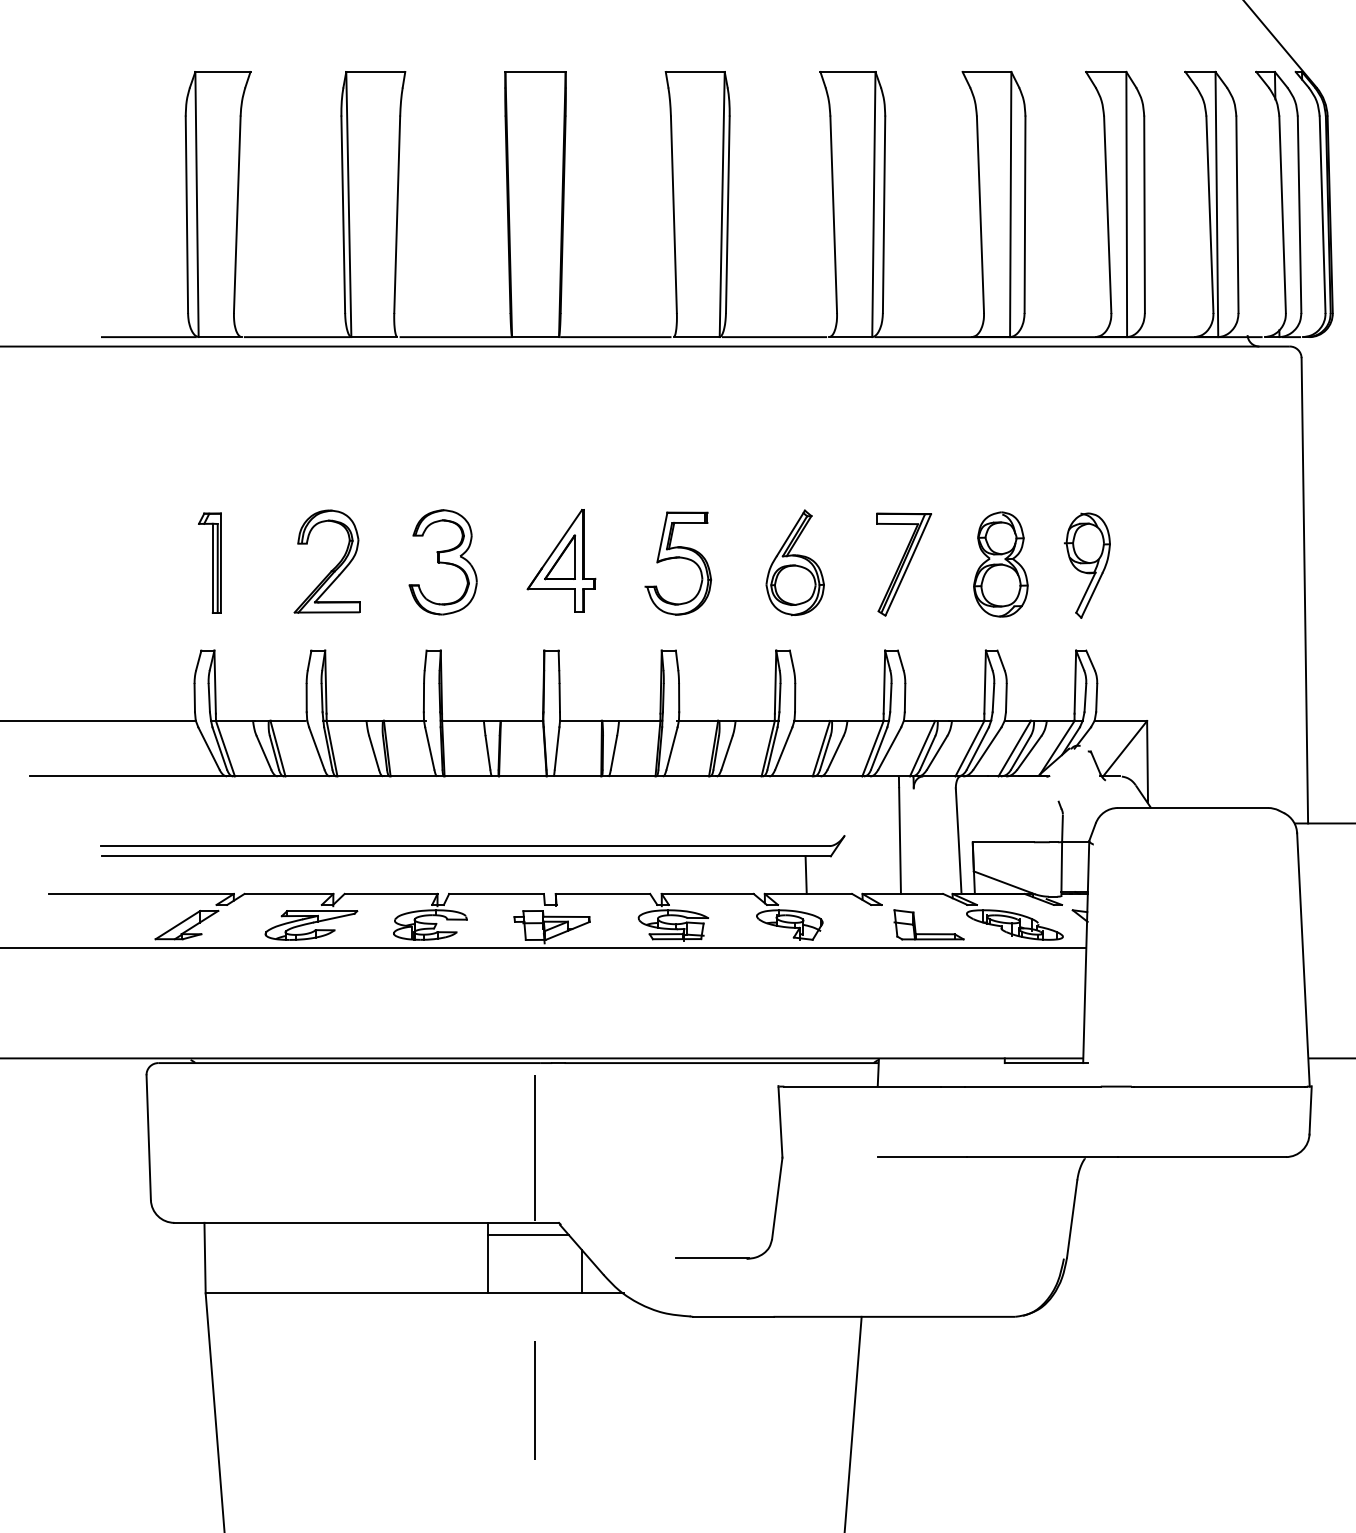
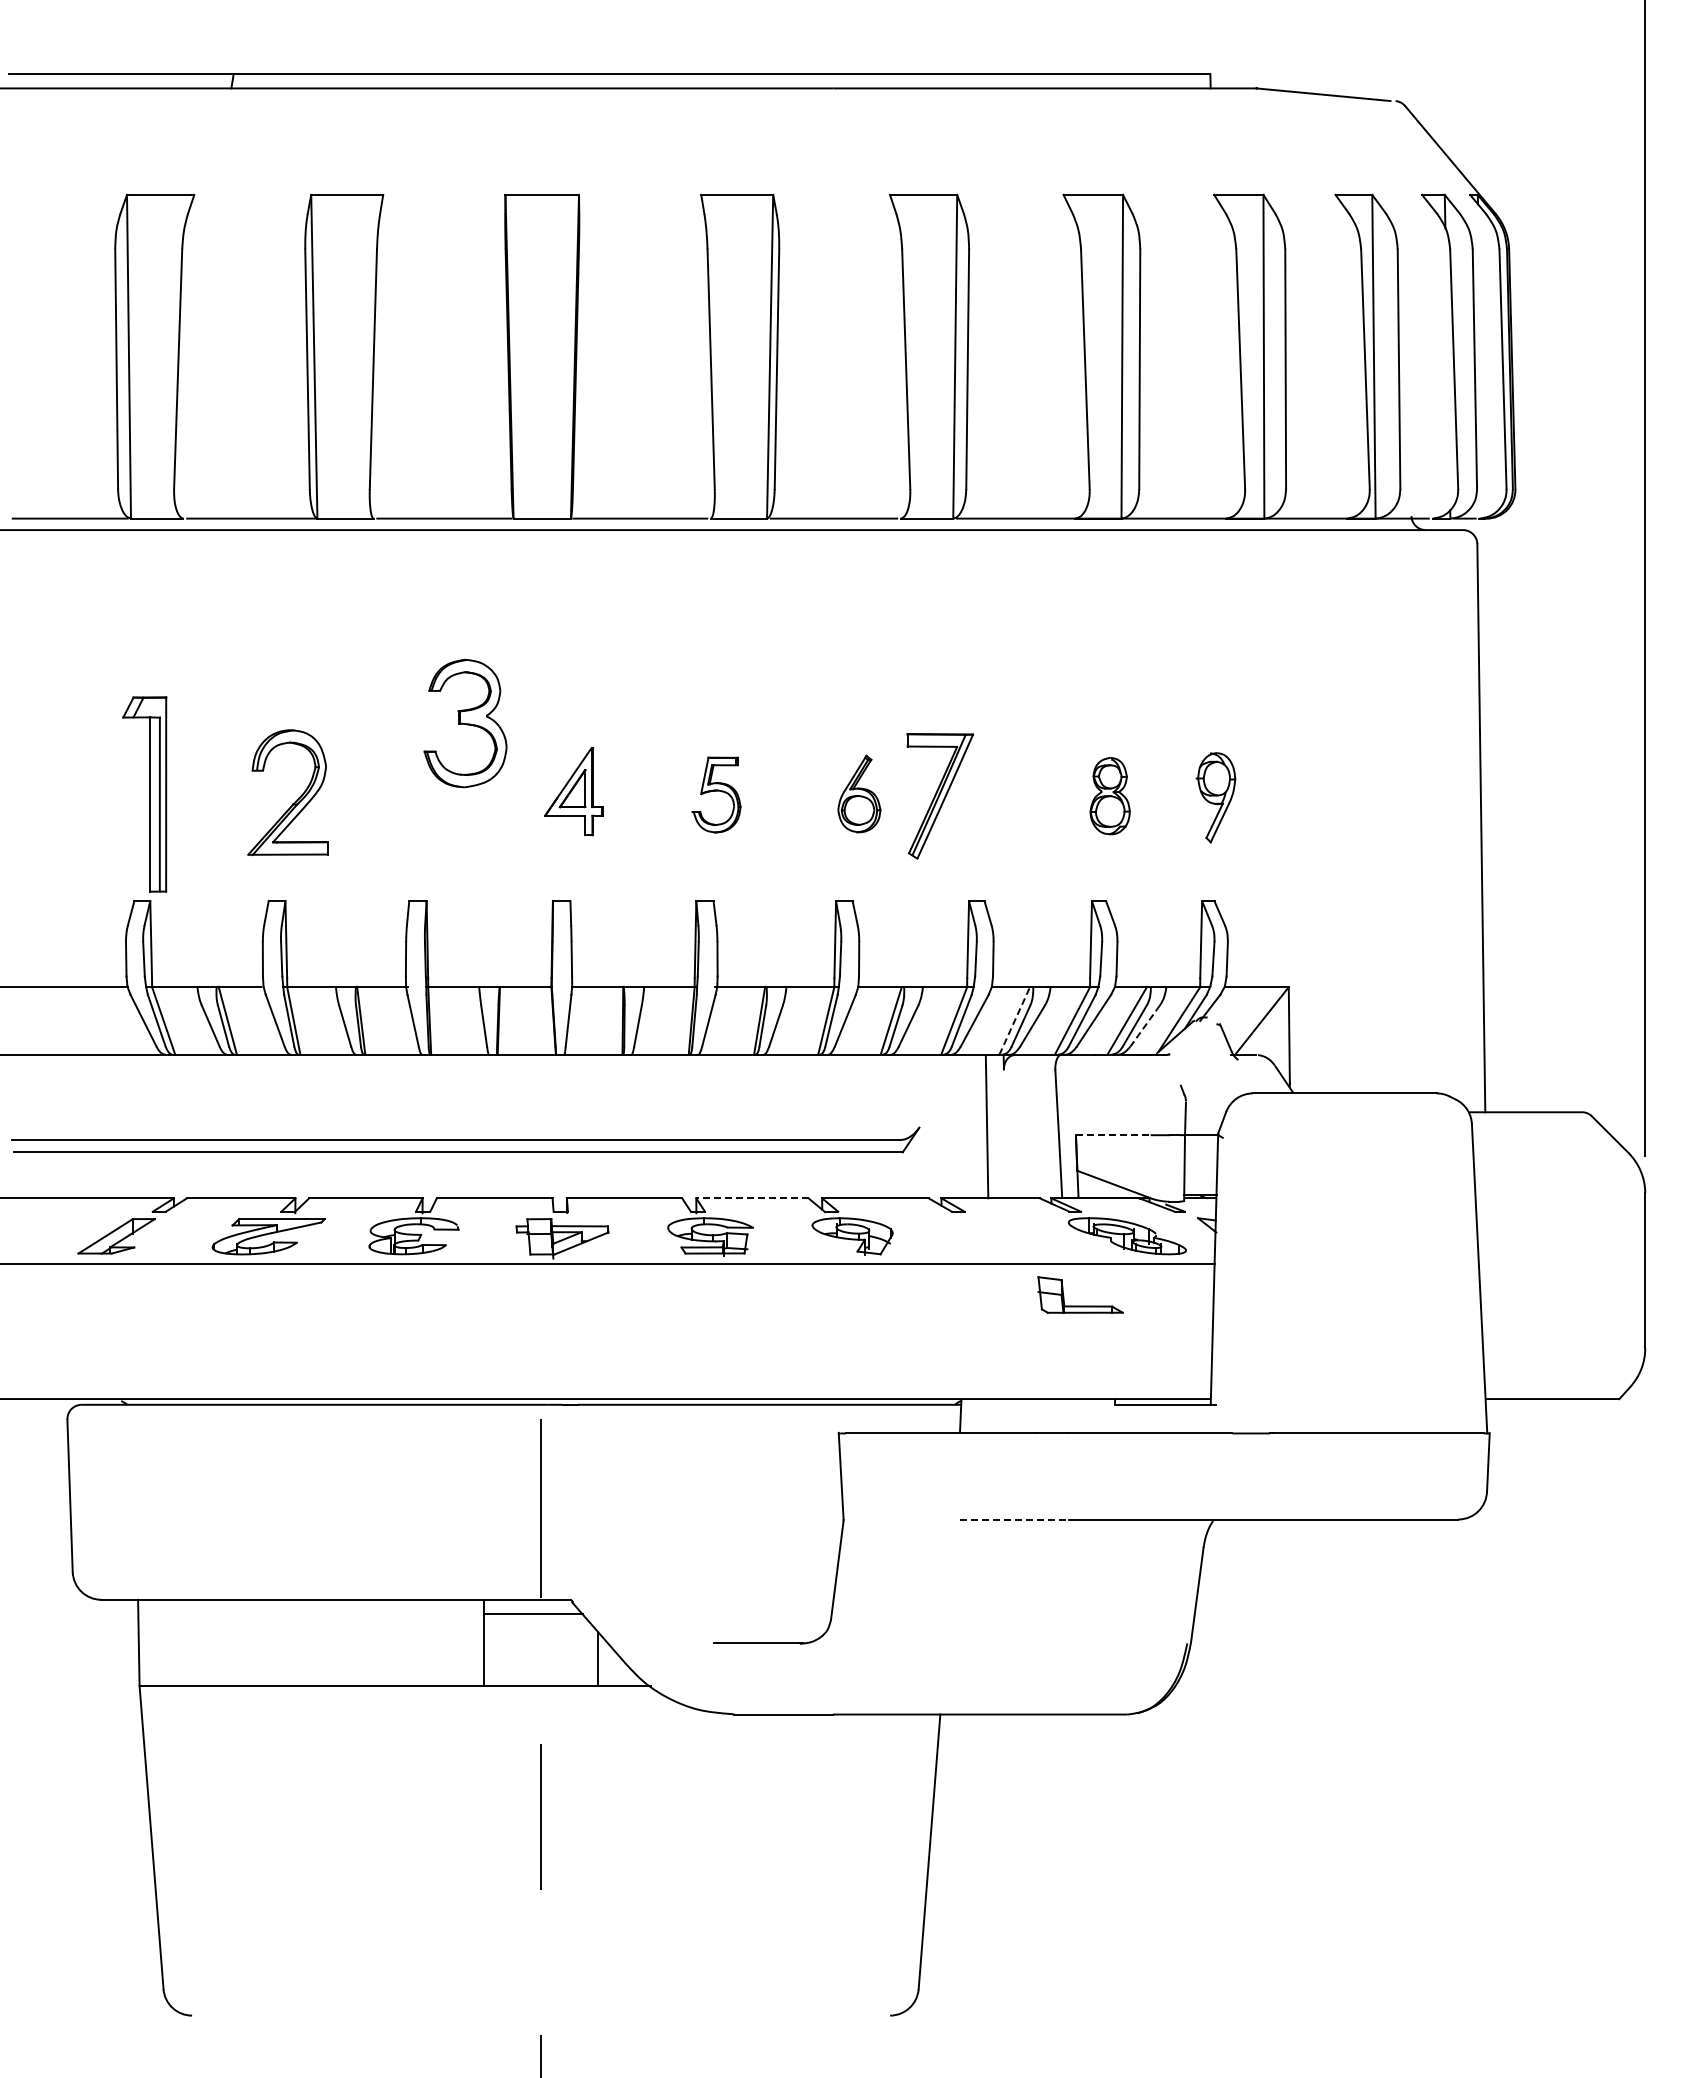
part: (561, 560) -> (573, 791), size x0.7
part: (443, 562) -> (465, 723), moved
part: (795, 562) -> (859, 793), size x0.6
part: (209, 563) -> (144, 794), size x1.6
part: (678, 563) -> (716, 794), size x0.6
part: (1000, 563) -> (1109, 795), size x0.6
part: (903, 564) -> (939, 796), moved
part: (1087, 565) -> (1215, 797), size x0.7
line: (922, 748) -> (1014, 1020), solid -> dashed
line: (1028, 753) -> (1144, 1026), solid -> dashed
line: (1003, 842) -> (1113, 1135), solid -> dashed
line: (806, 875) -> (872, 1175), removed
line: (706, 894) -> (751, 1198), solid -> dashed
part: (928, 933) -> (1080, 1305), moved
line: (922, 1157) -> (1014, 1519), solid -> dashed

